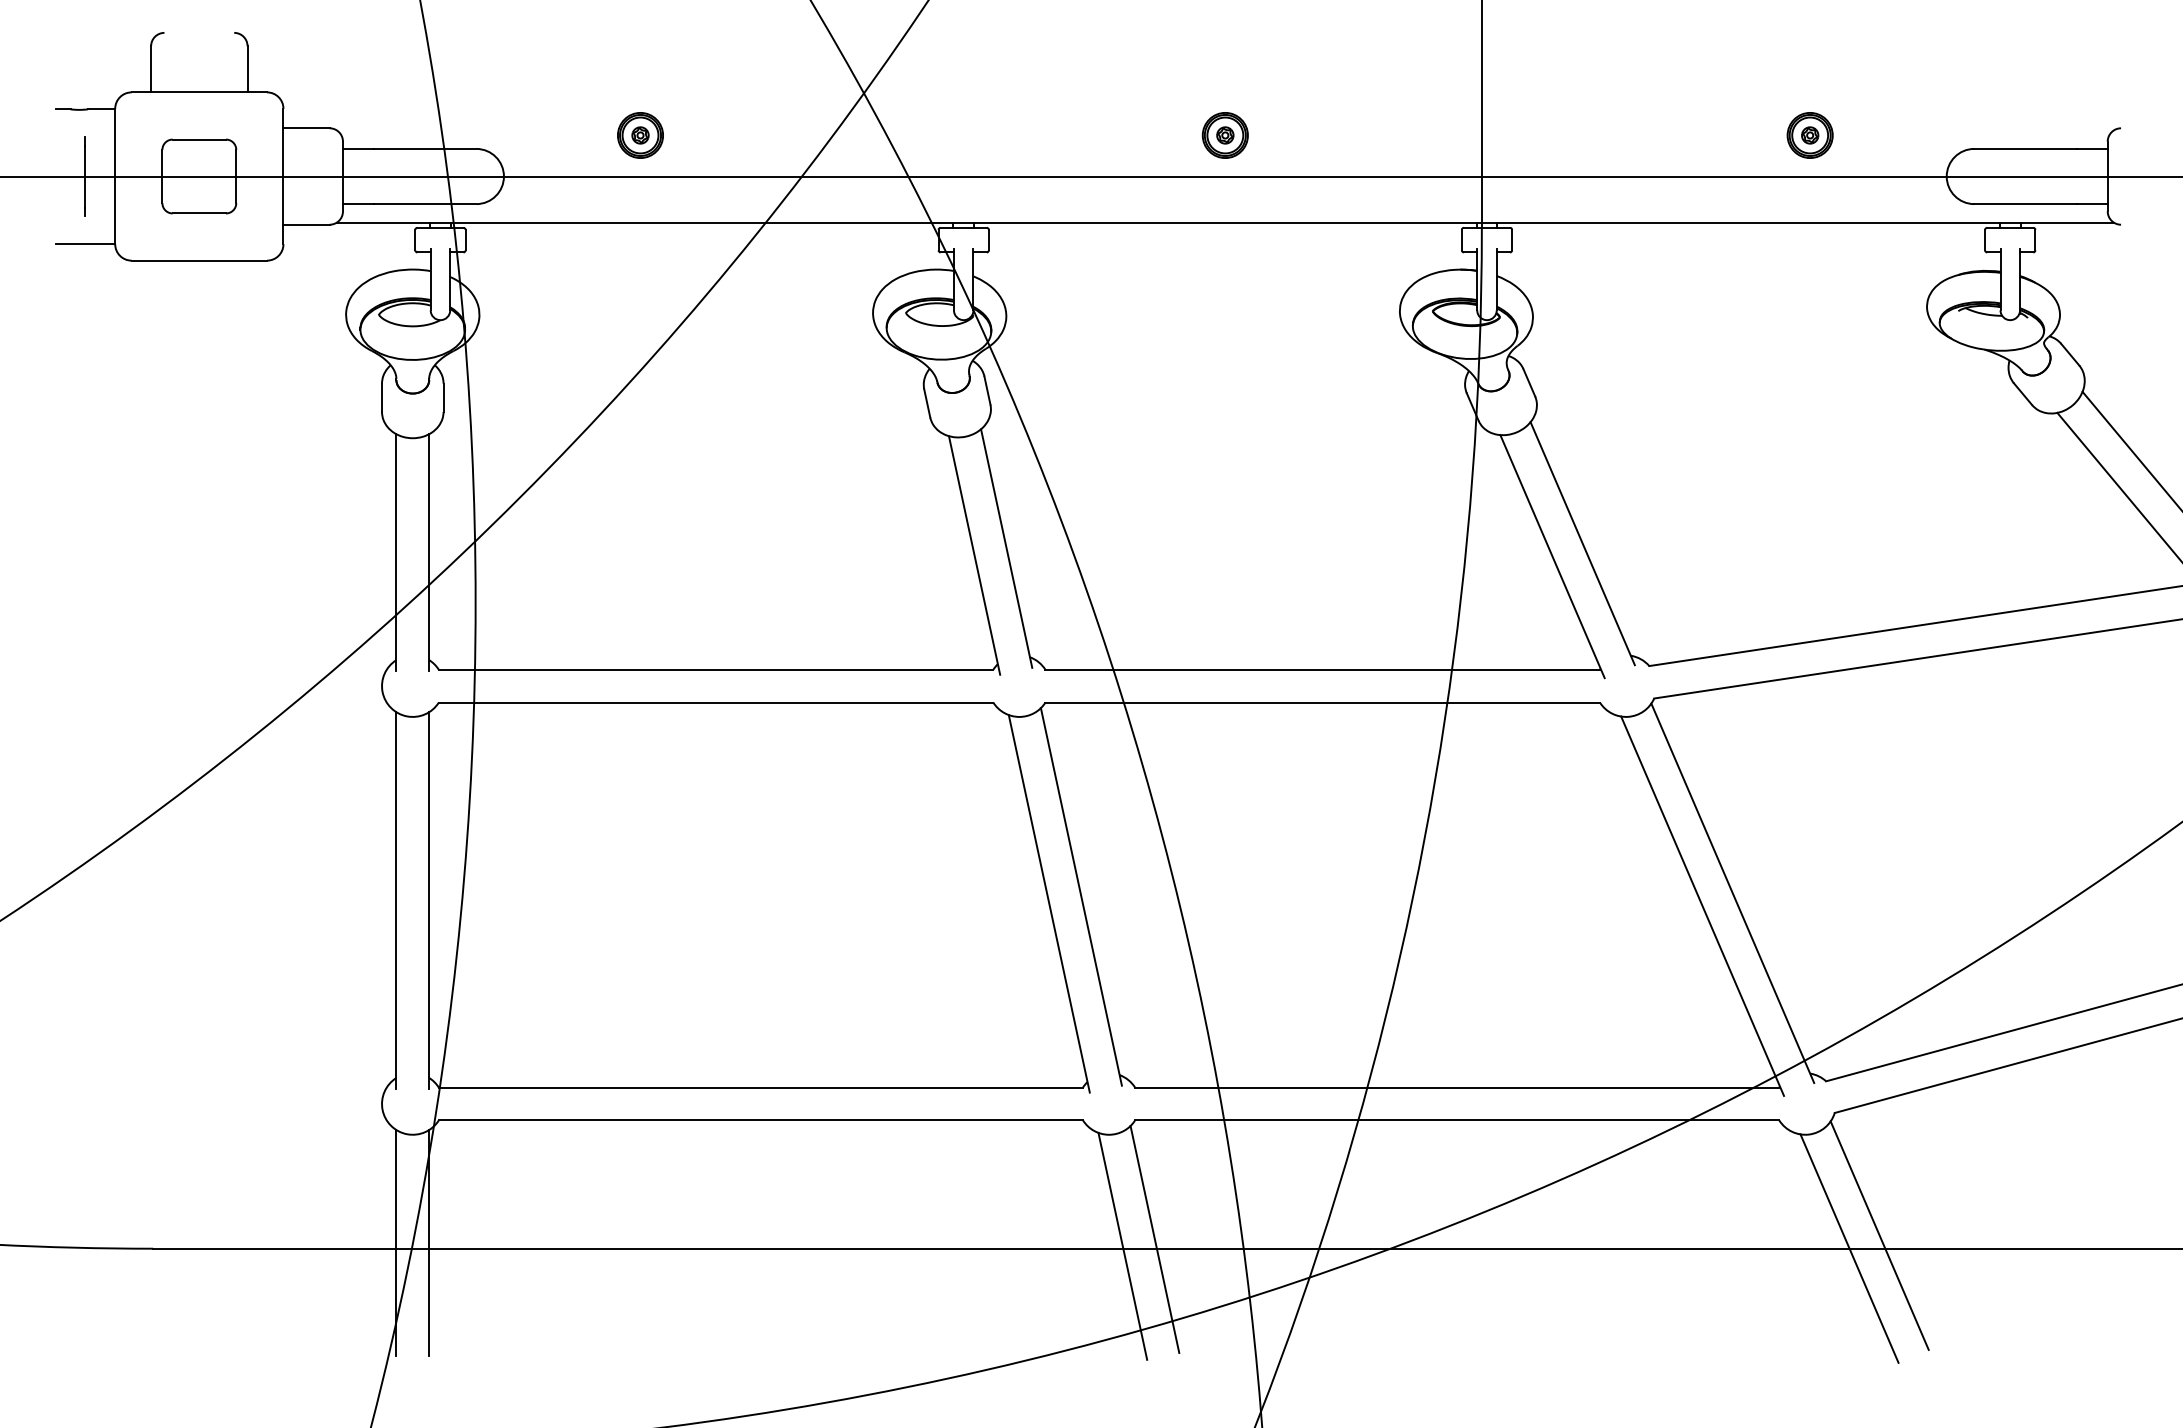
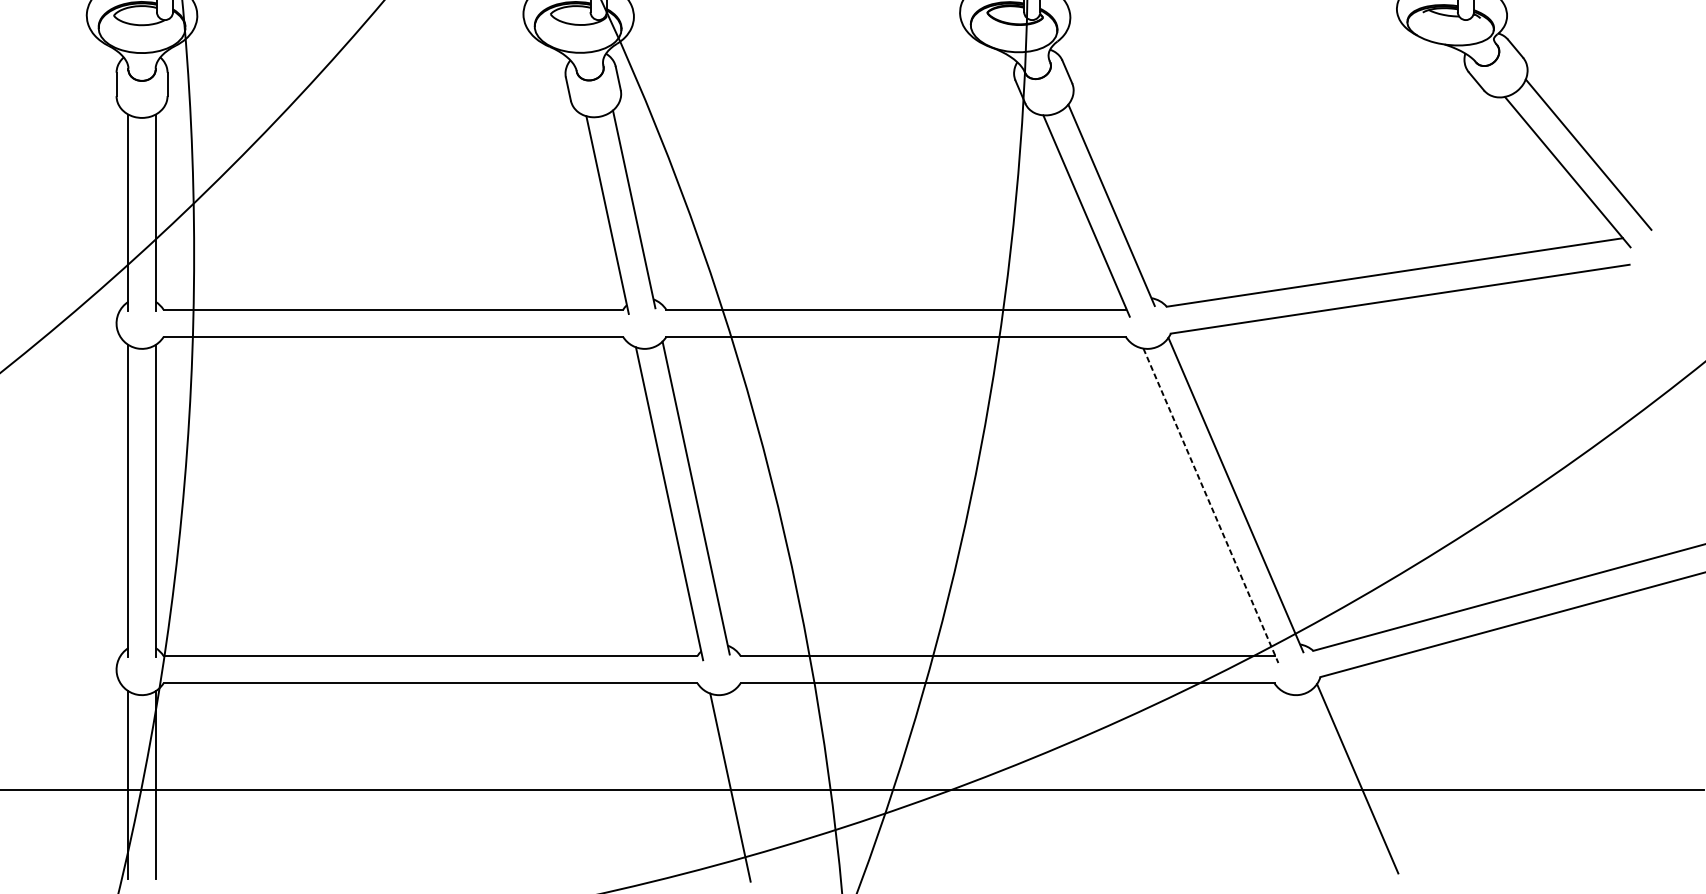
line: (1702, 906) -> (1210, 505), solid -> dashed
line: (1154, 1238) -> (756, 781), removed
line: (1849, 1248) -> (1332, 789), removed

